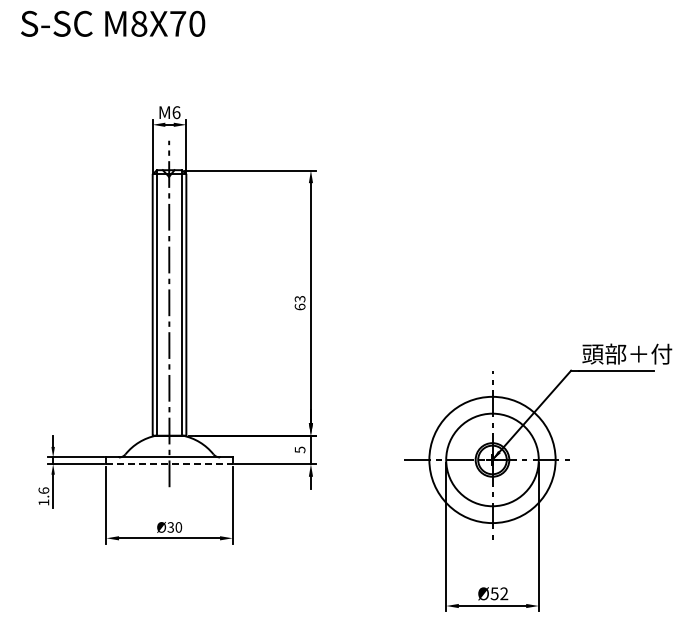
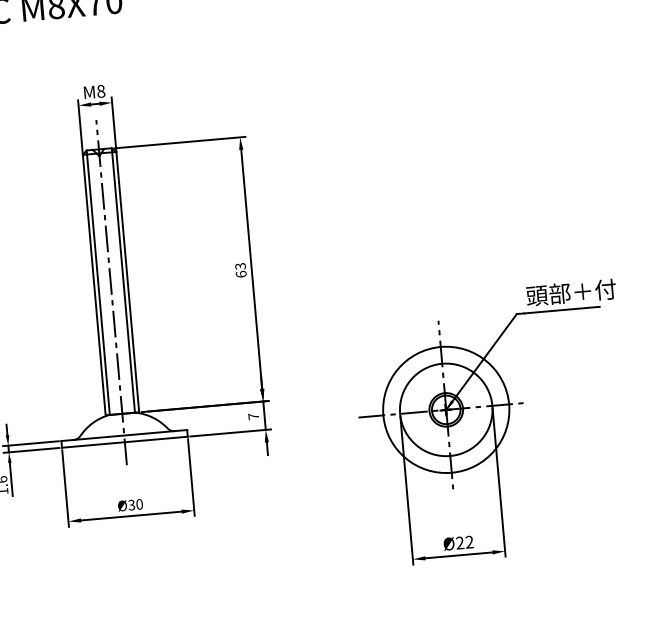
text: (176, 112) -> (101, 91), 6 -> 8
text: (300, 449) -> (254, 416), 5 -> 7
line: (170, 464) -> (125, 442), dashed -> solid
text: (494, 593) -> (459, 542), Ø52 -> Ø22

